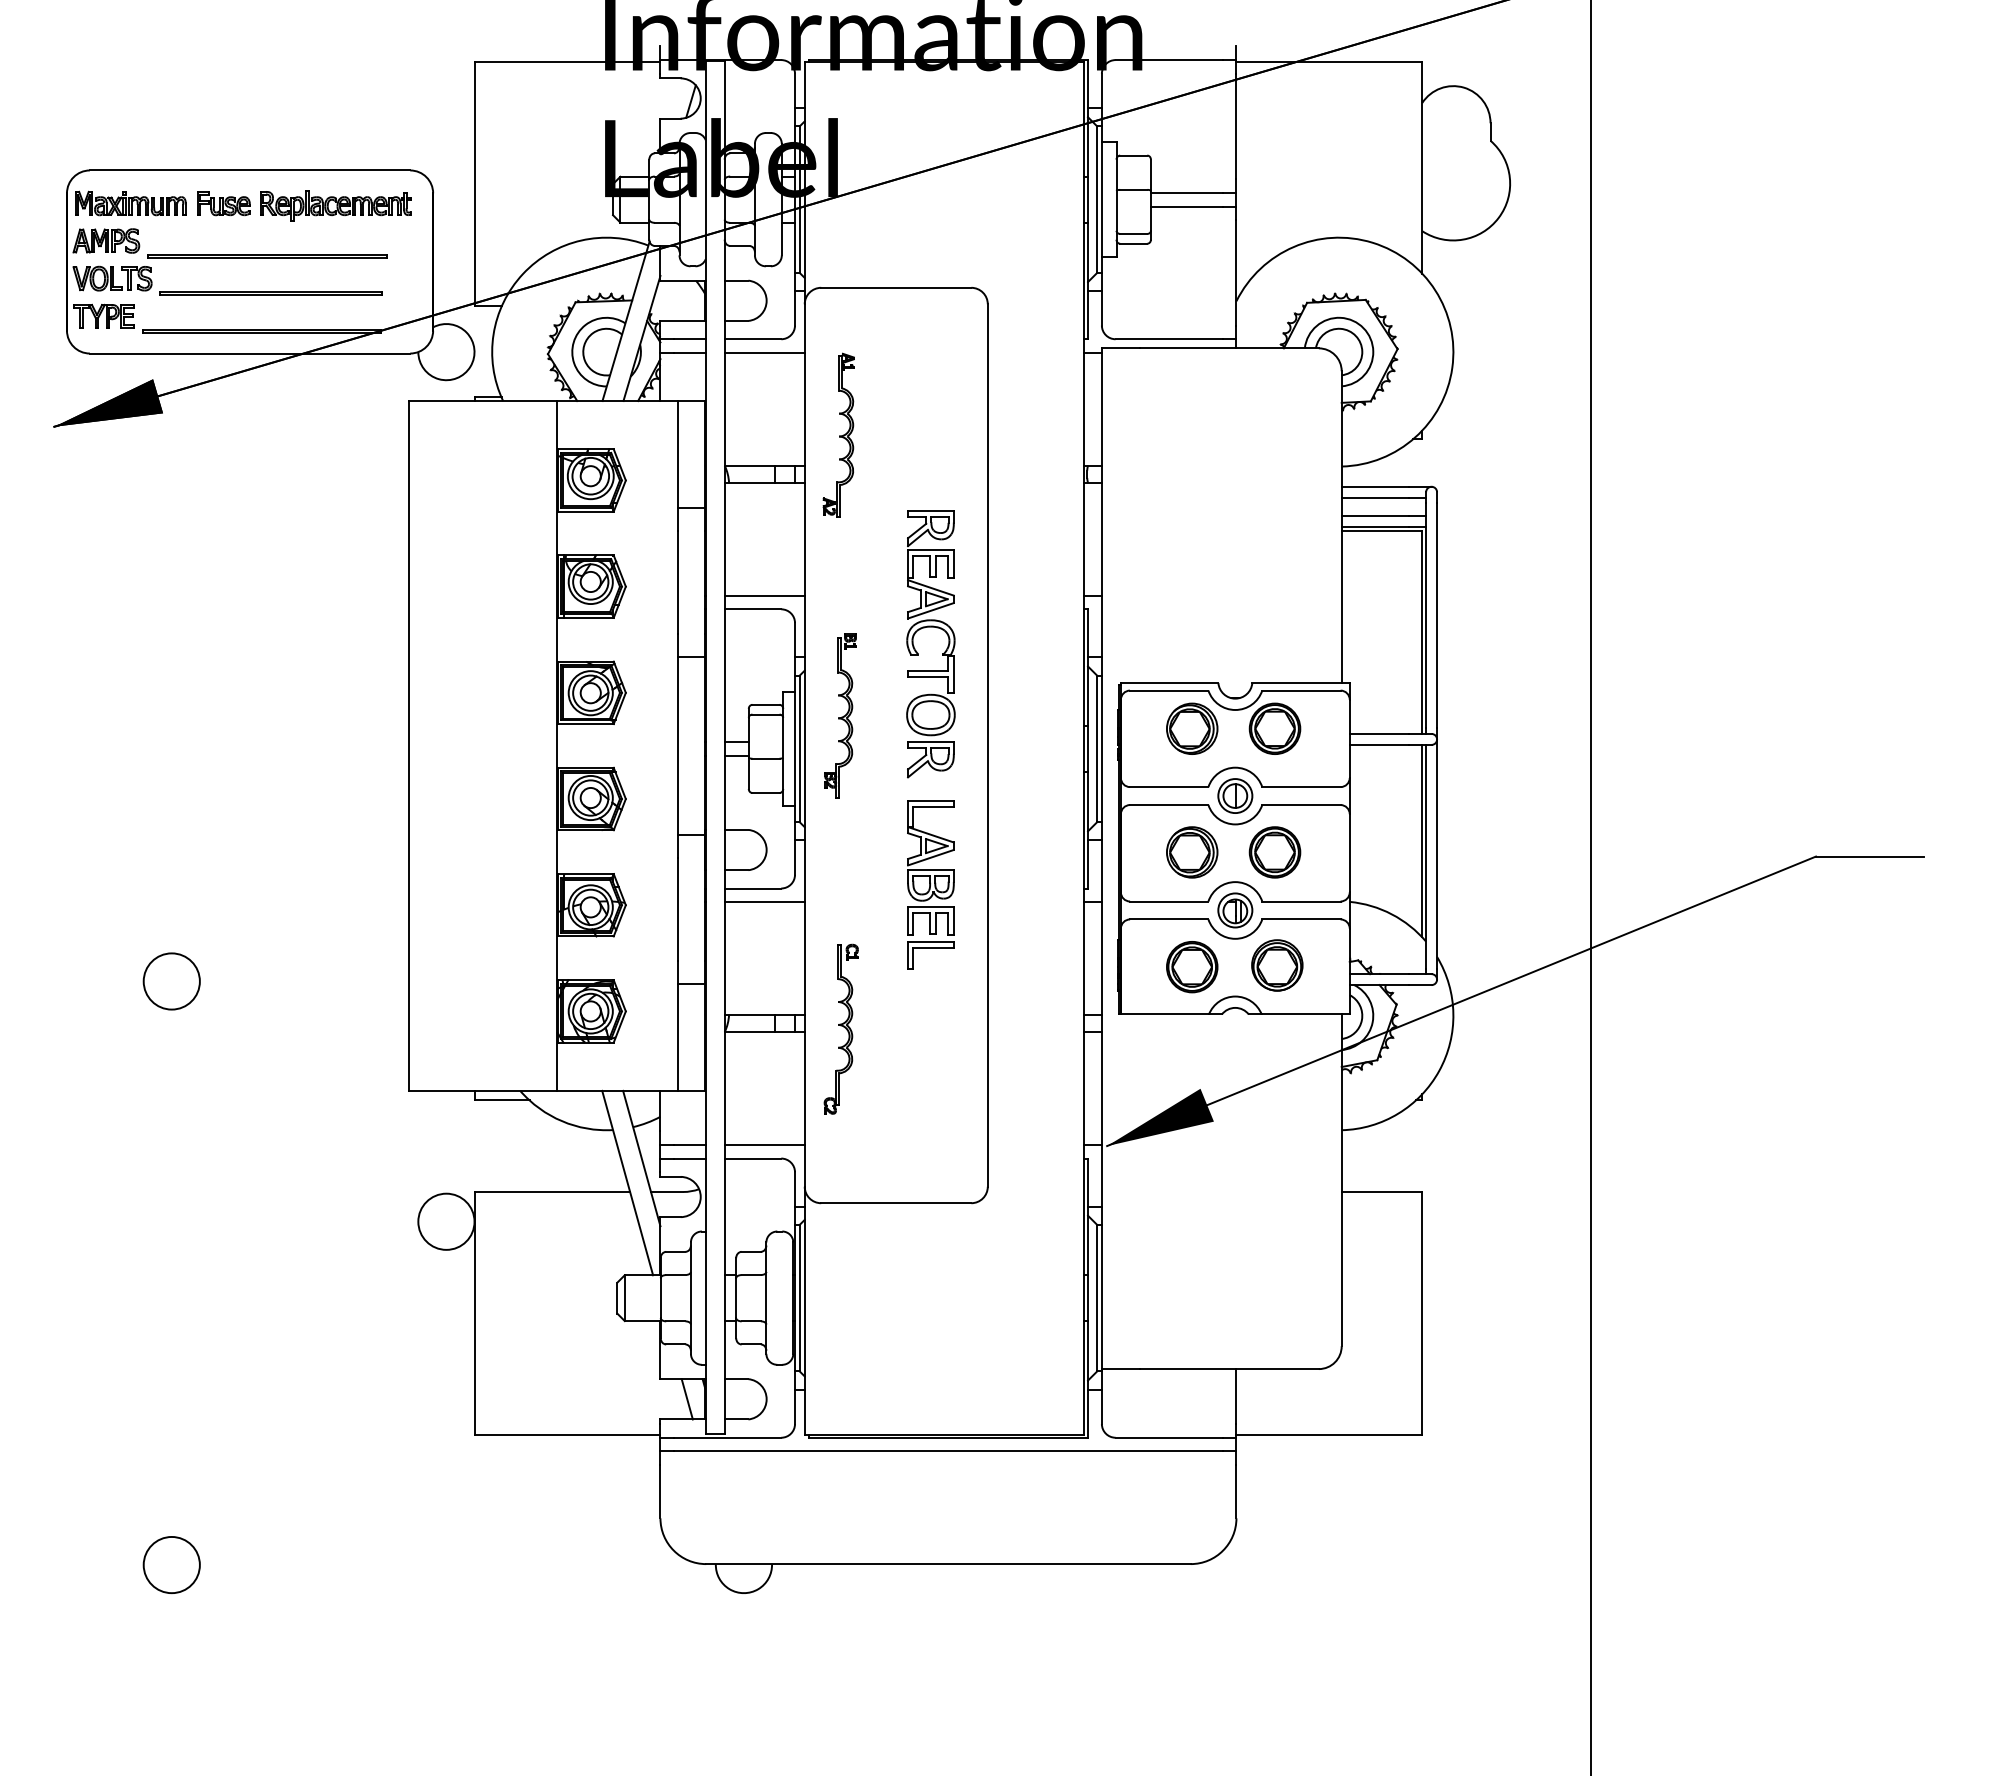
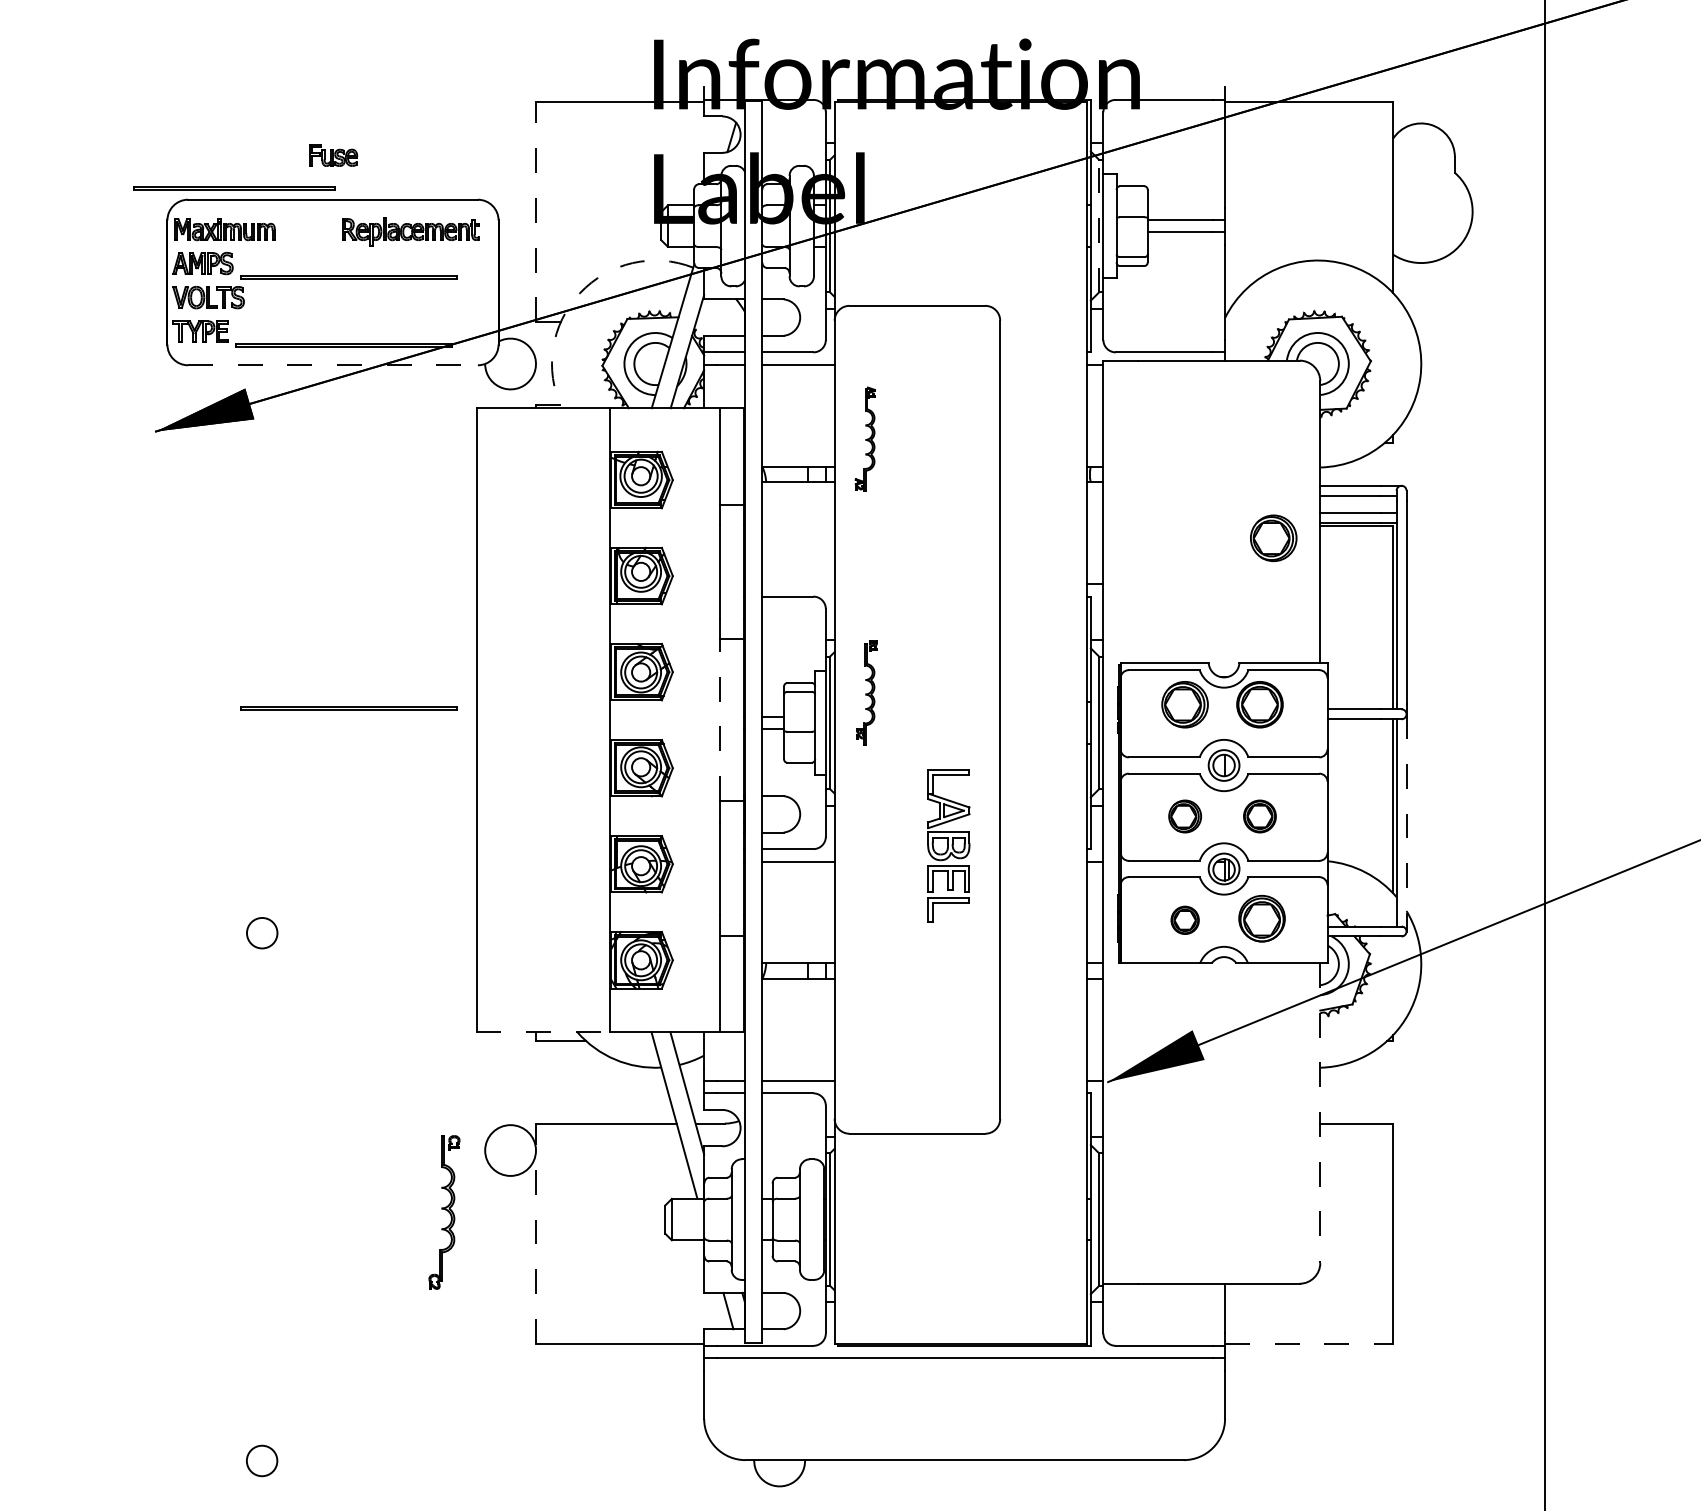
line: (474, 184) -> (535, 212), solid -> dashed
line: (1097, 199) -> (1099, 225), solid -> dashed
part: (223, 203) -> (333, 155), moved
arc: (523, 274) -> (580, 293), solid -> dashed
line: (270, 292) -> (233, 187), moved
line: (250, 353) -> (333, 365), solid -> dashed
part: (838, 434) -> (865, 438), size x0.7
part: (1290, 544) -> (1273, 538), added
line: (764, 595) -> (798, 584), removed
part: (917, 651) -> (936, 634), removed
part: (840, 715) -> (866, 692), size x0.7
line: (267, 732) -> (348, 708), added
line: (678, 745) -> (720, 719), solid -> dashed
part: (1192, 852) -> (1185, 816), size x0.7
part: (1274, 852) -> (1259, 816), size x0.7
line: (1437, 854) -> (1406, 818), solid -> dashed
part: (1192, 967) -> (1185, 920), size x0.6
circle: (171, 981) -> (261, 933), size x0.6
part: (840, 1028) -> (443, 1211), moved
line: (483, 1090) -> (544, 1031), solid -> dashed
line: (1341, 1180) -> (1320, 1113), solid -> dashed
line: (474, 1313) -> (535, 1233), solid -> dashed
line: (1329, 1435) -> (1309, 1343), solid -> dashed
circle: (171, 1564) -> (261, 1460), size x0.6

